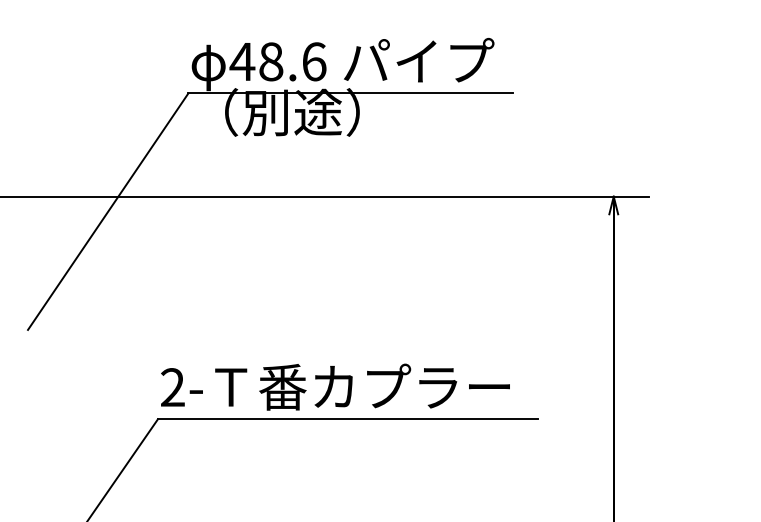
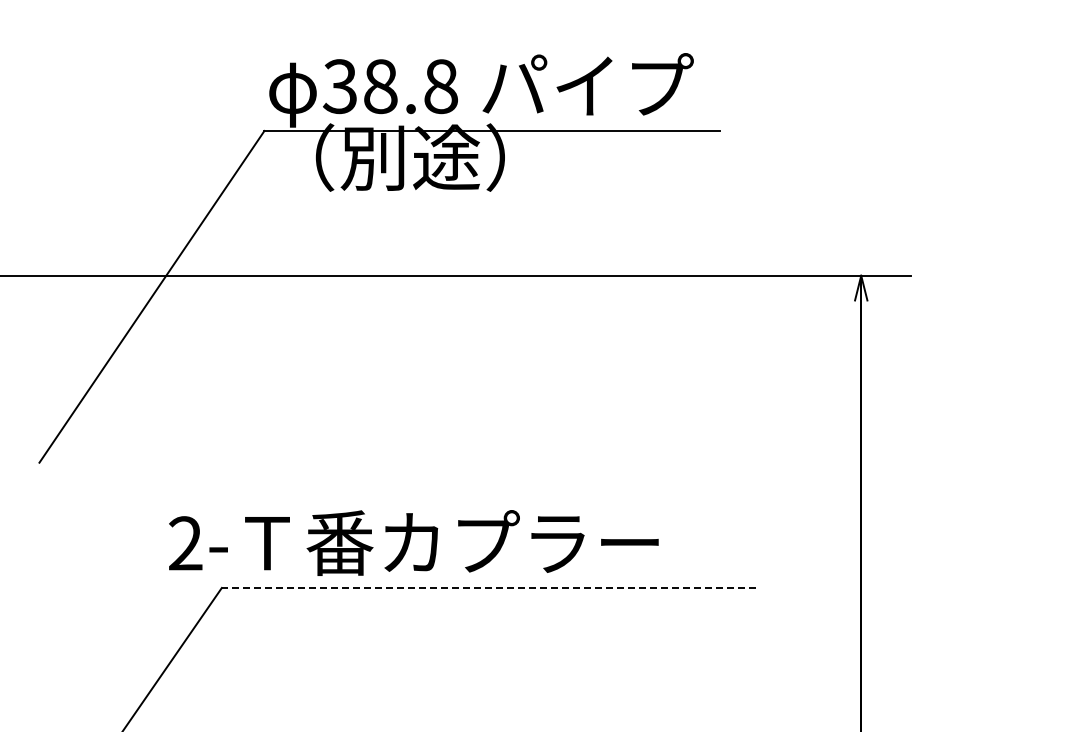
text: (278, 61) -> (390, 86), 48.6 -> 38.8
text: (335, 386) -> (413, 542), moved
line: (348, 418) -> (488, 587), solid -> dashed

